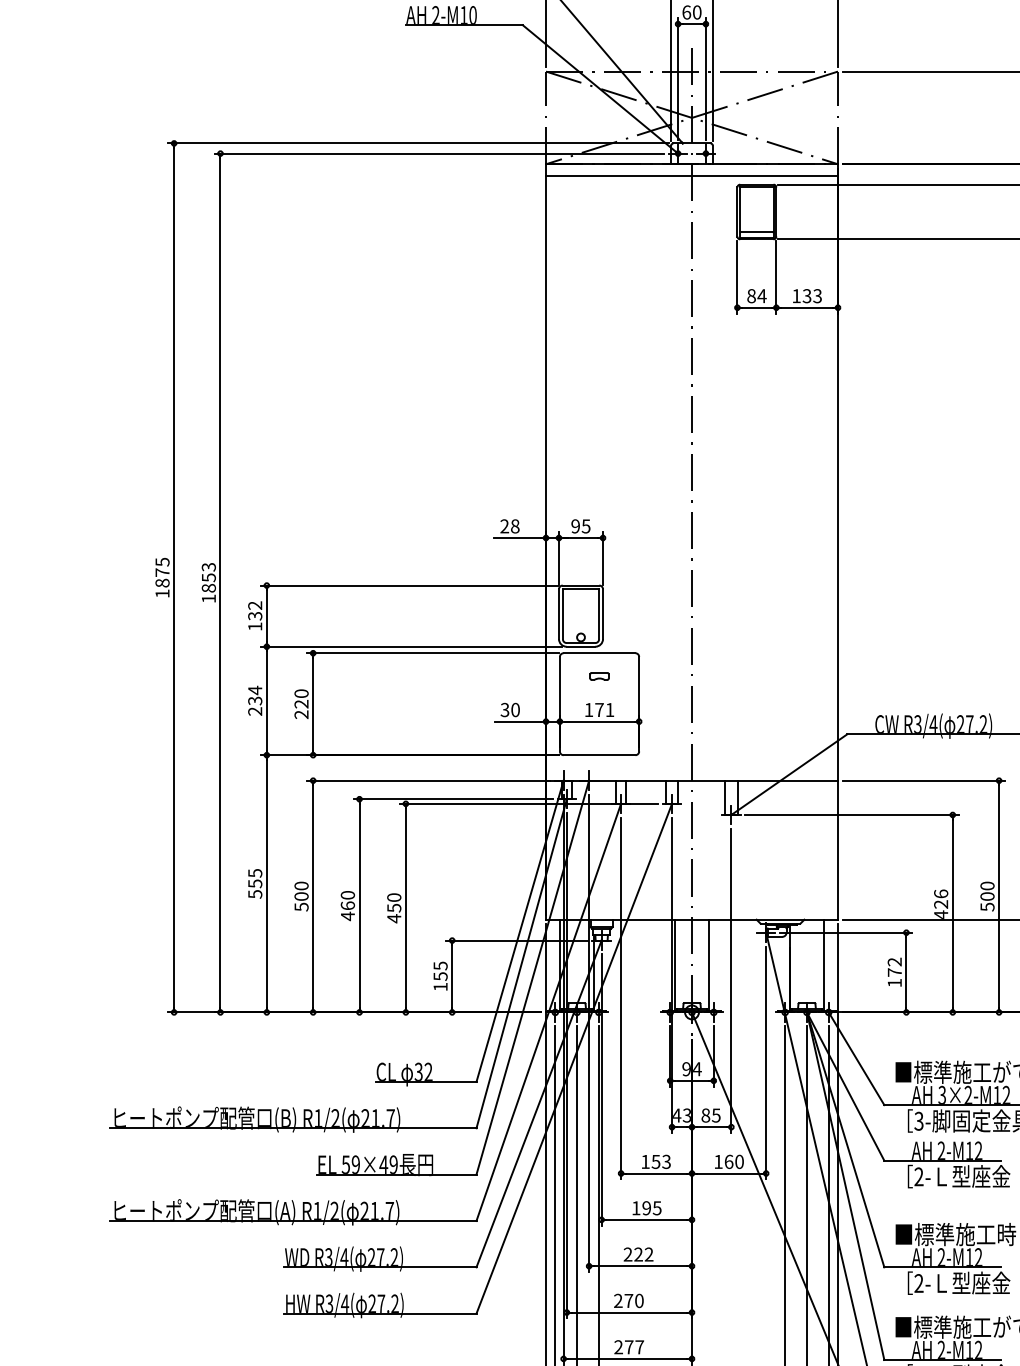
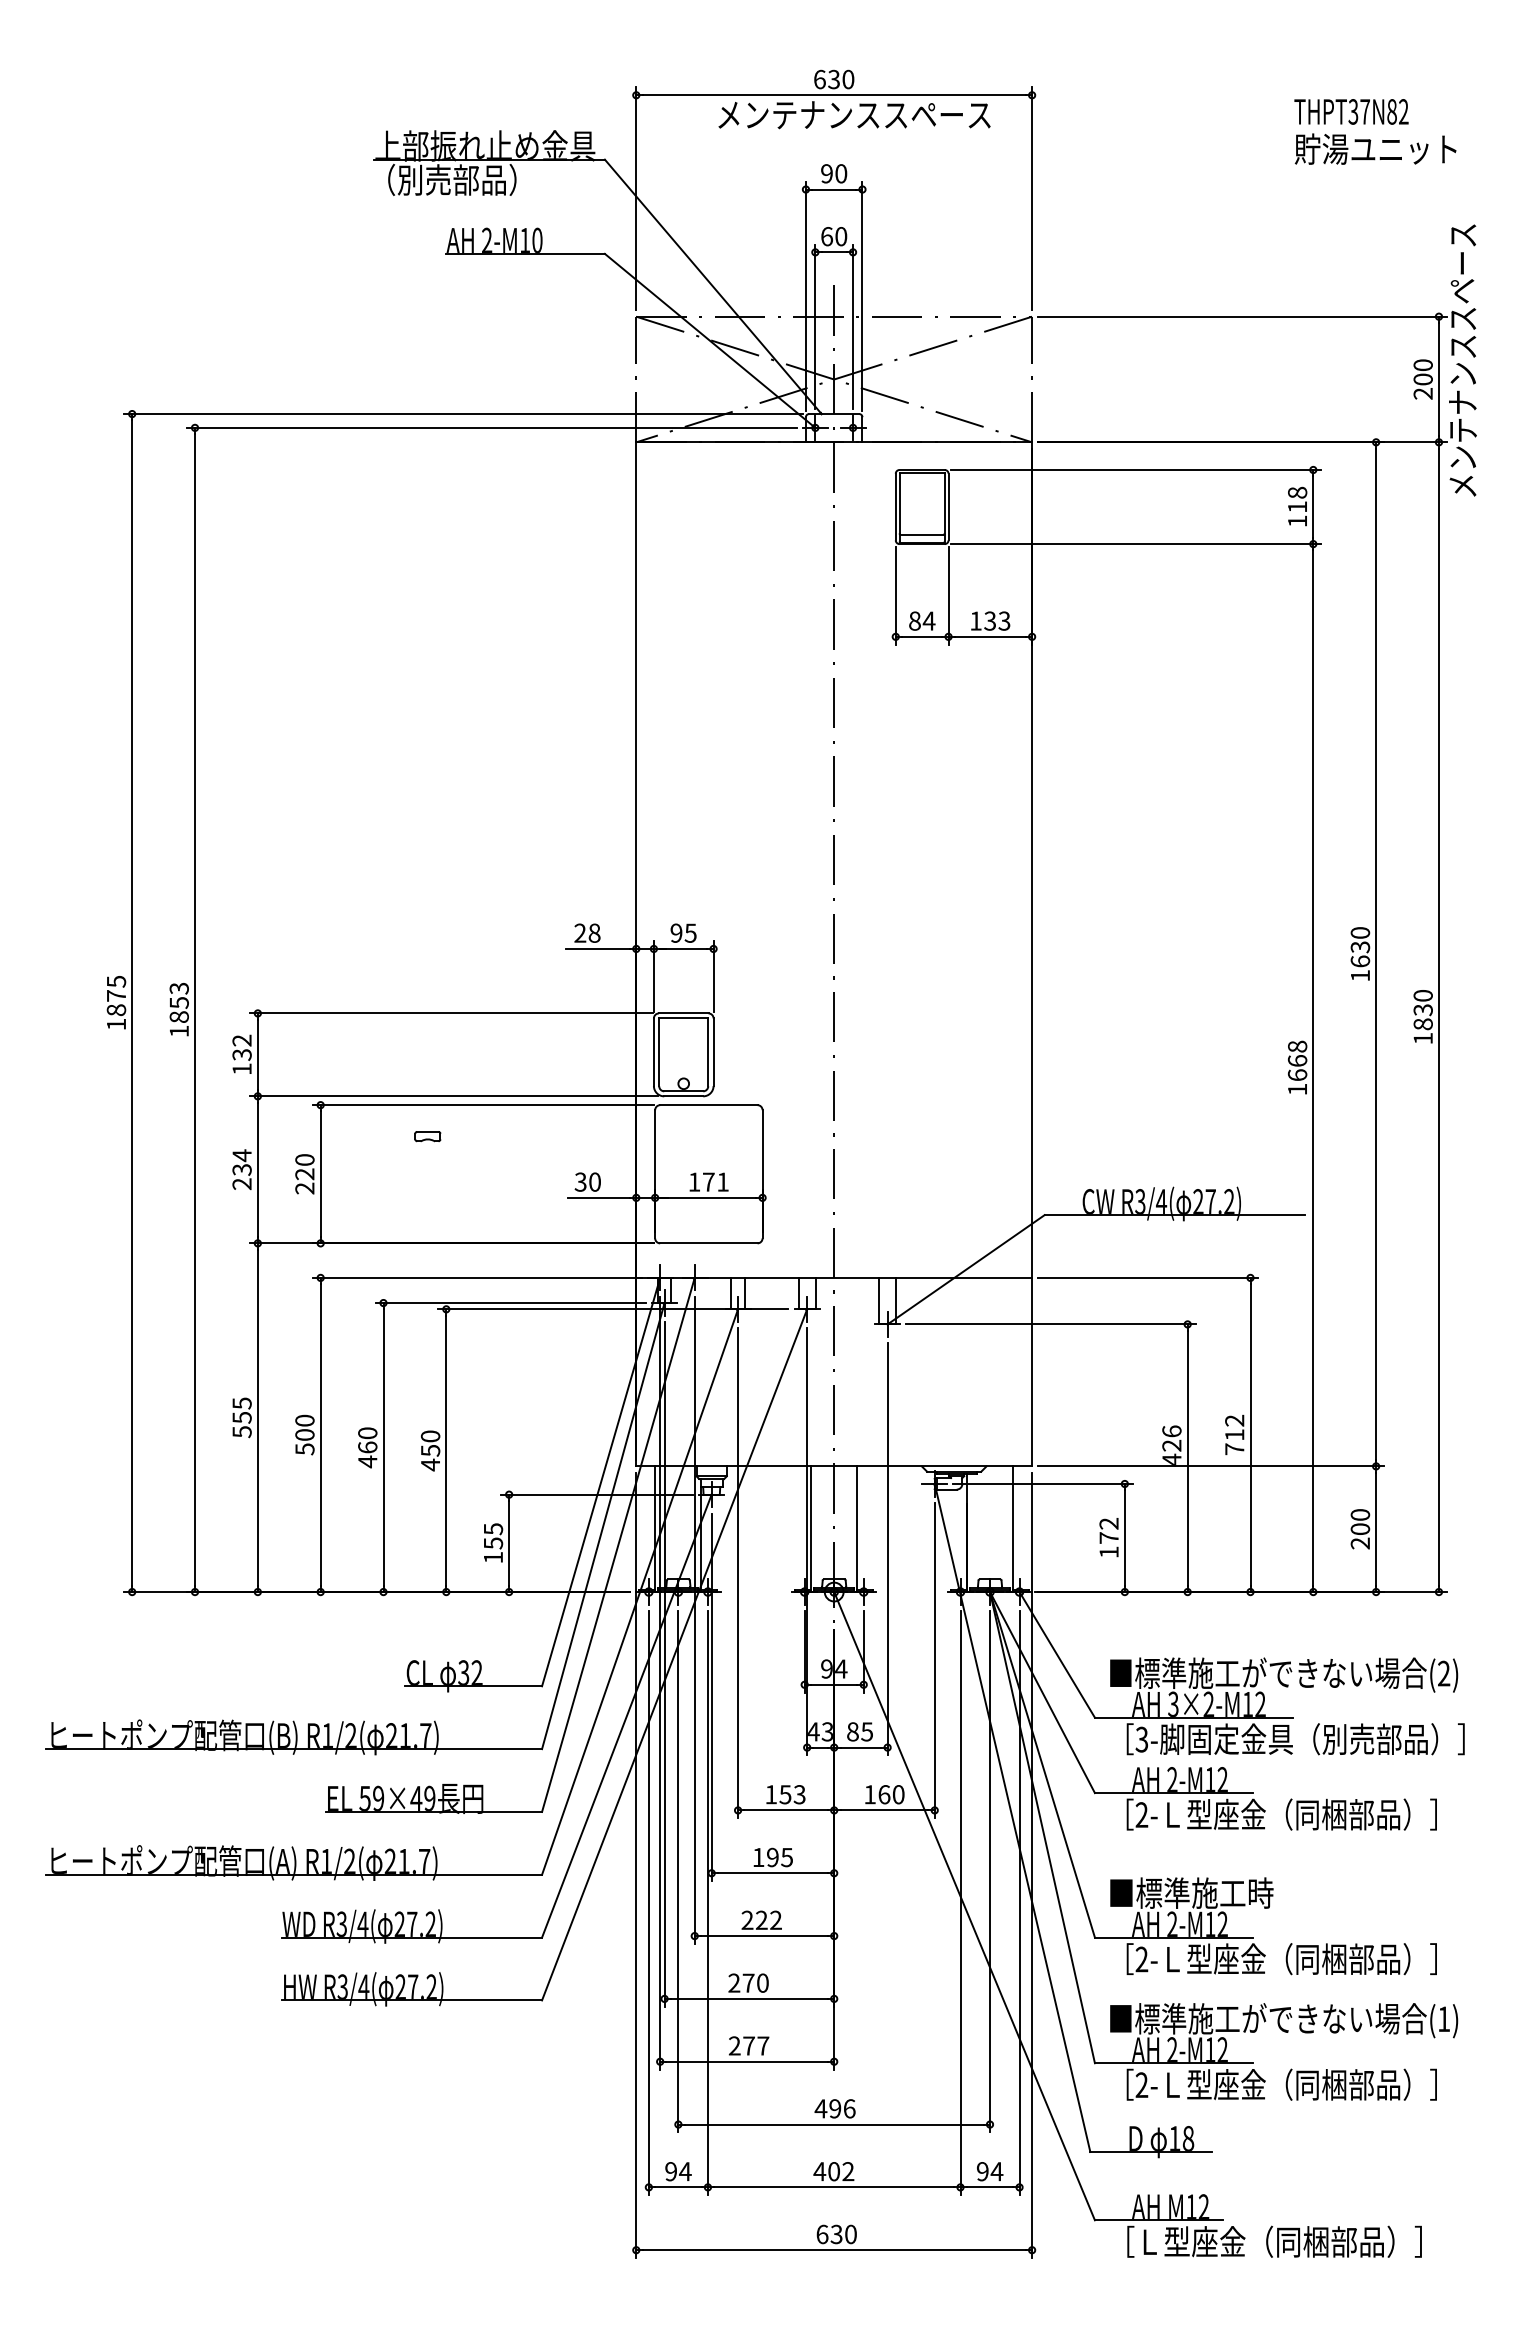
line: (692, 176) -> (834, 458), removed
part: (599, 676) -> (427, 1136), moved
text: (987, 896) -> (1234, 1434), 500 -> 712

